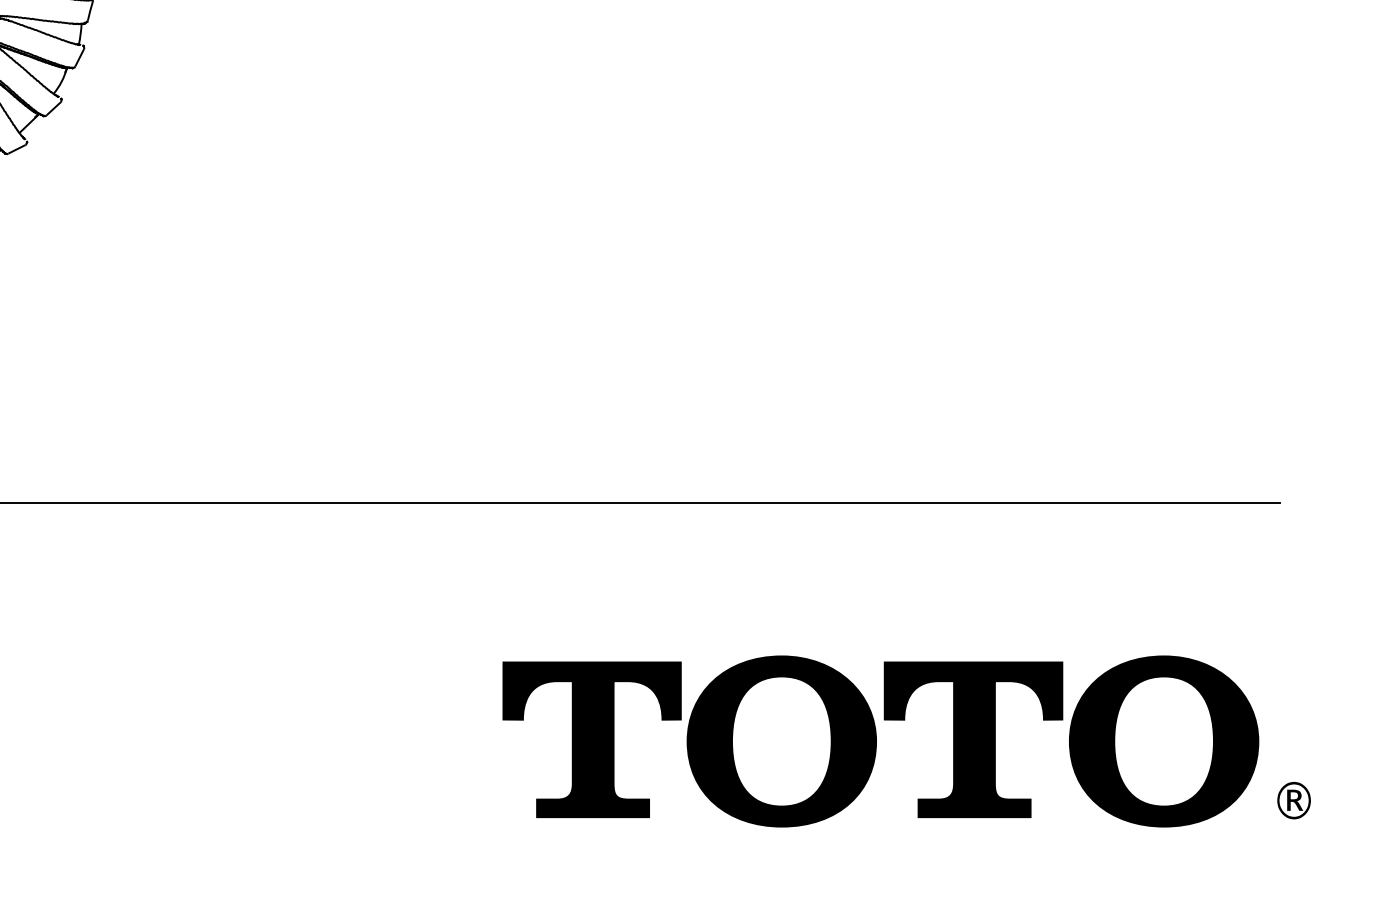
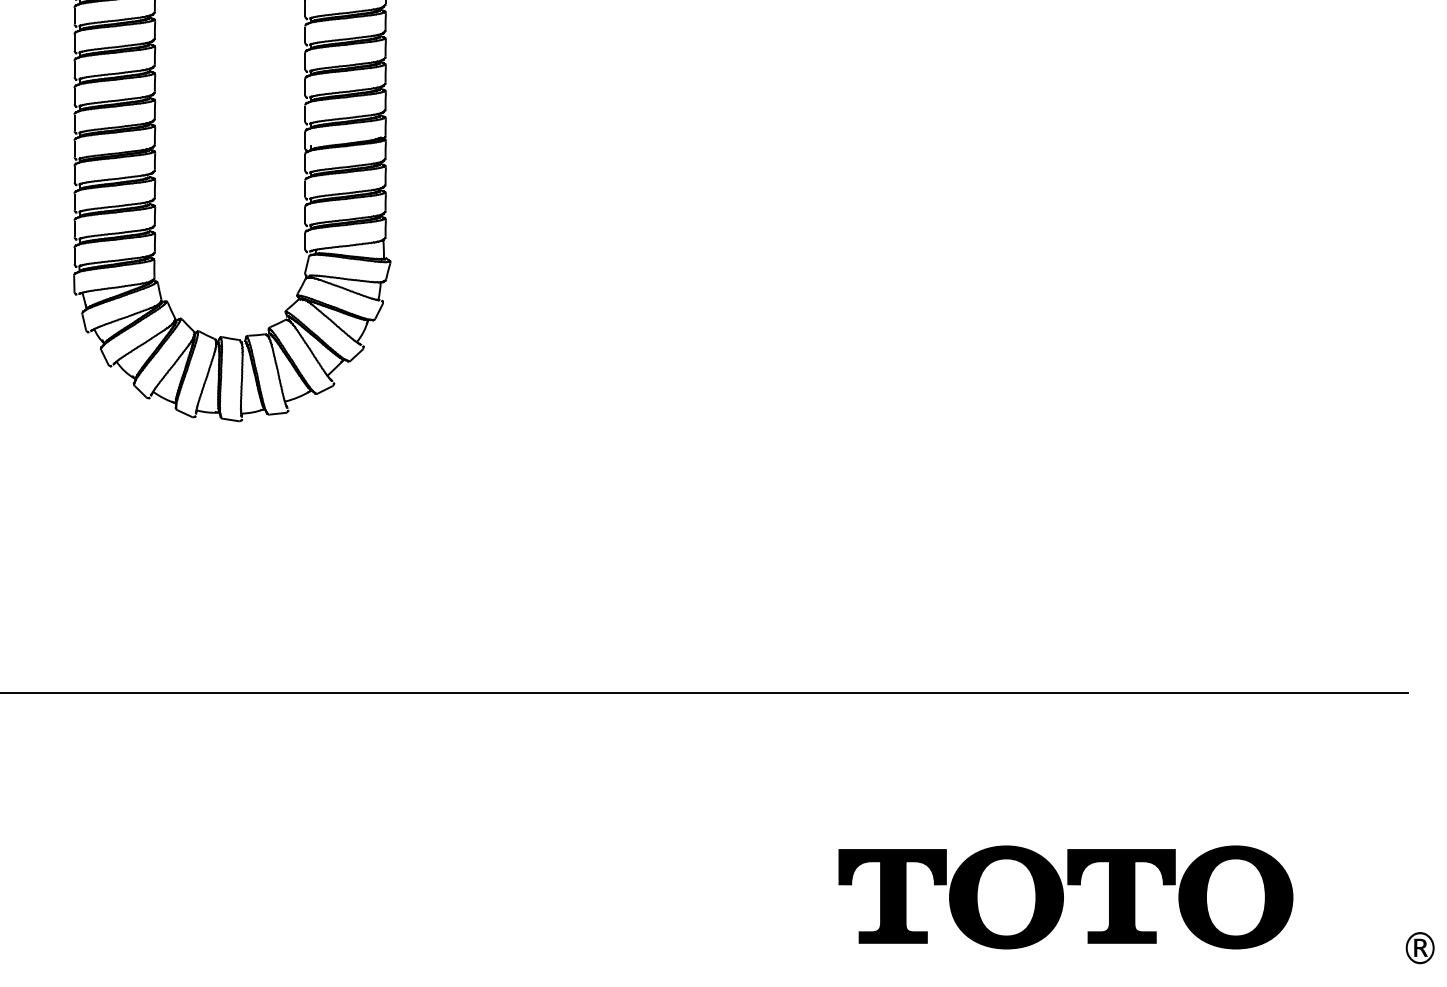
part: (880, 741) -> (1065, 897), size x0.7

